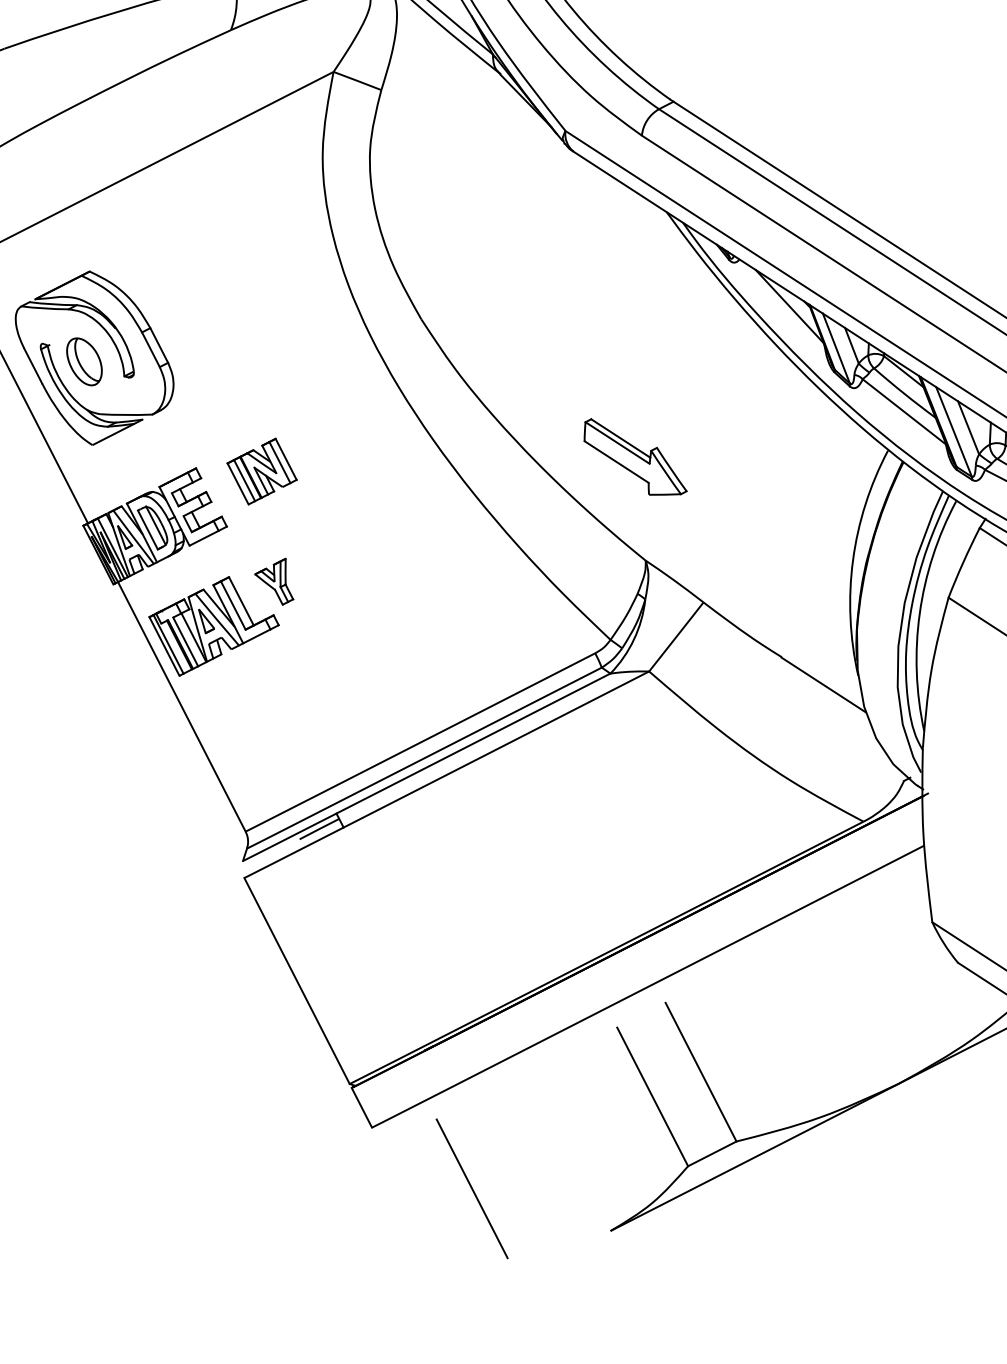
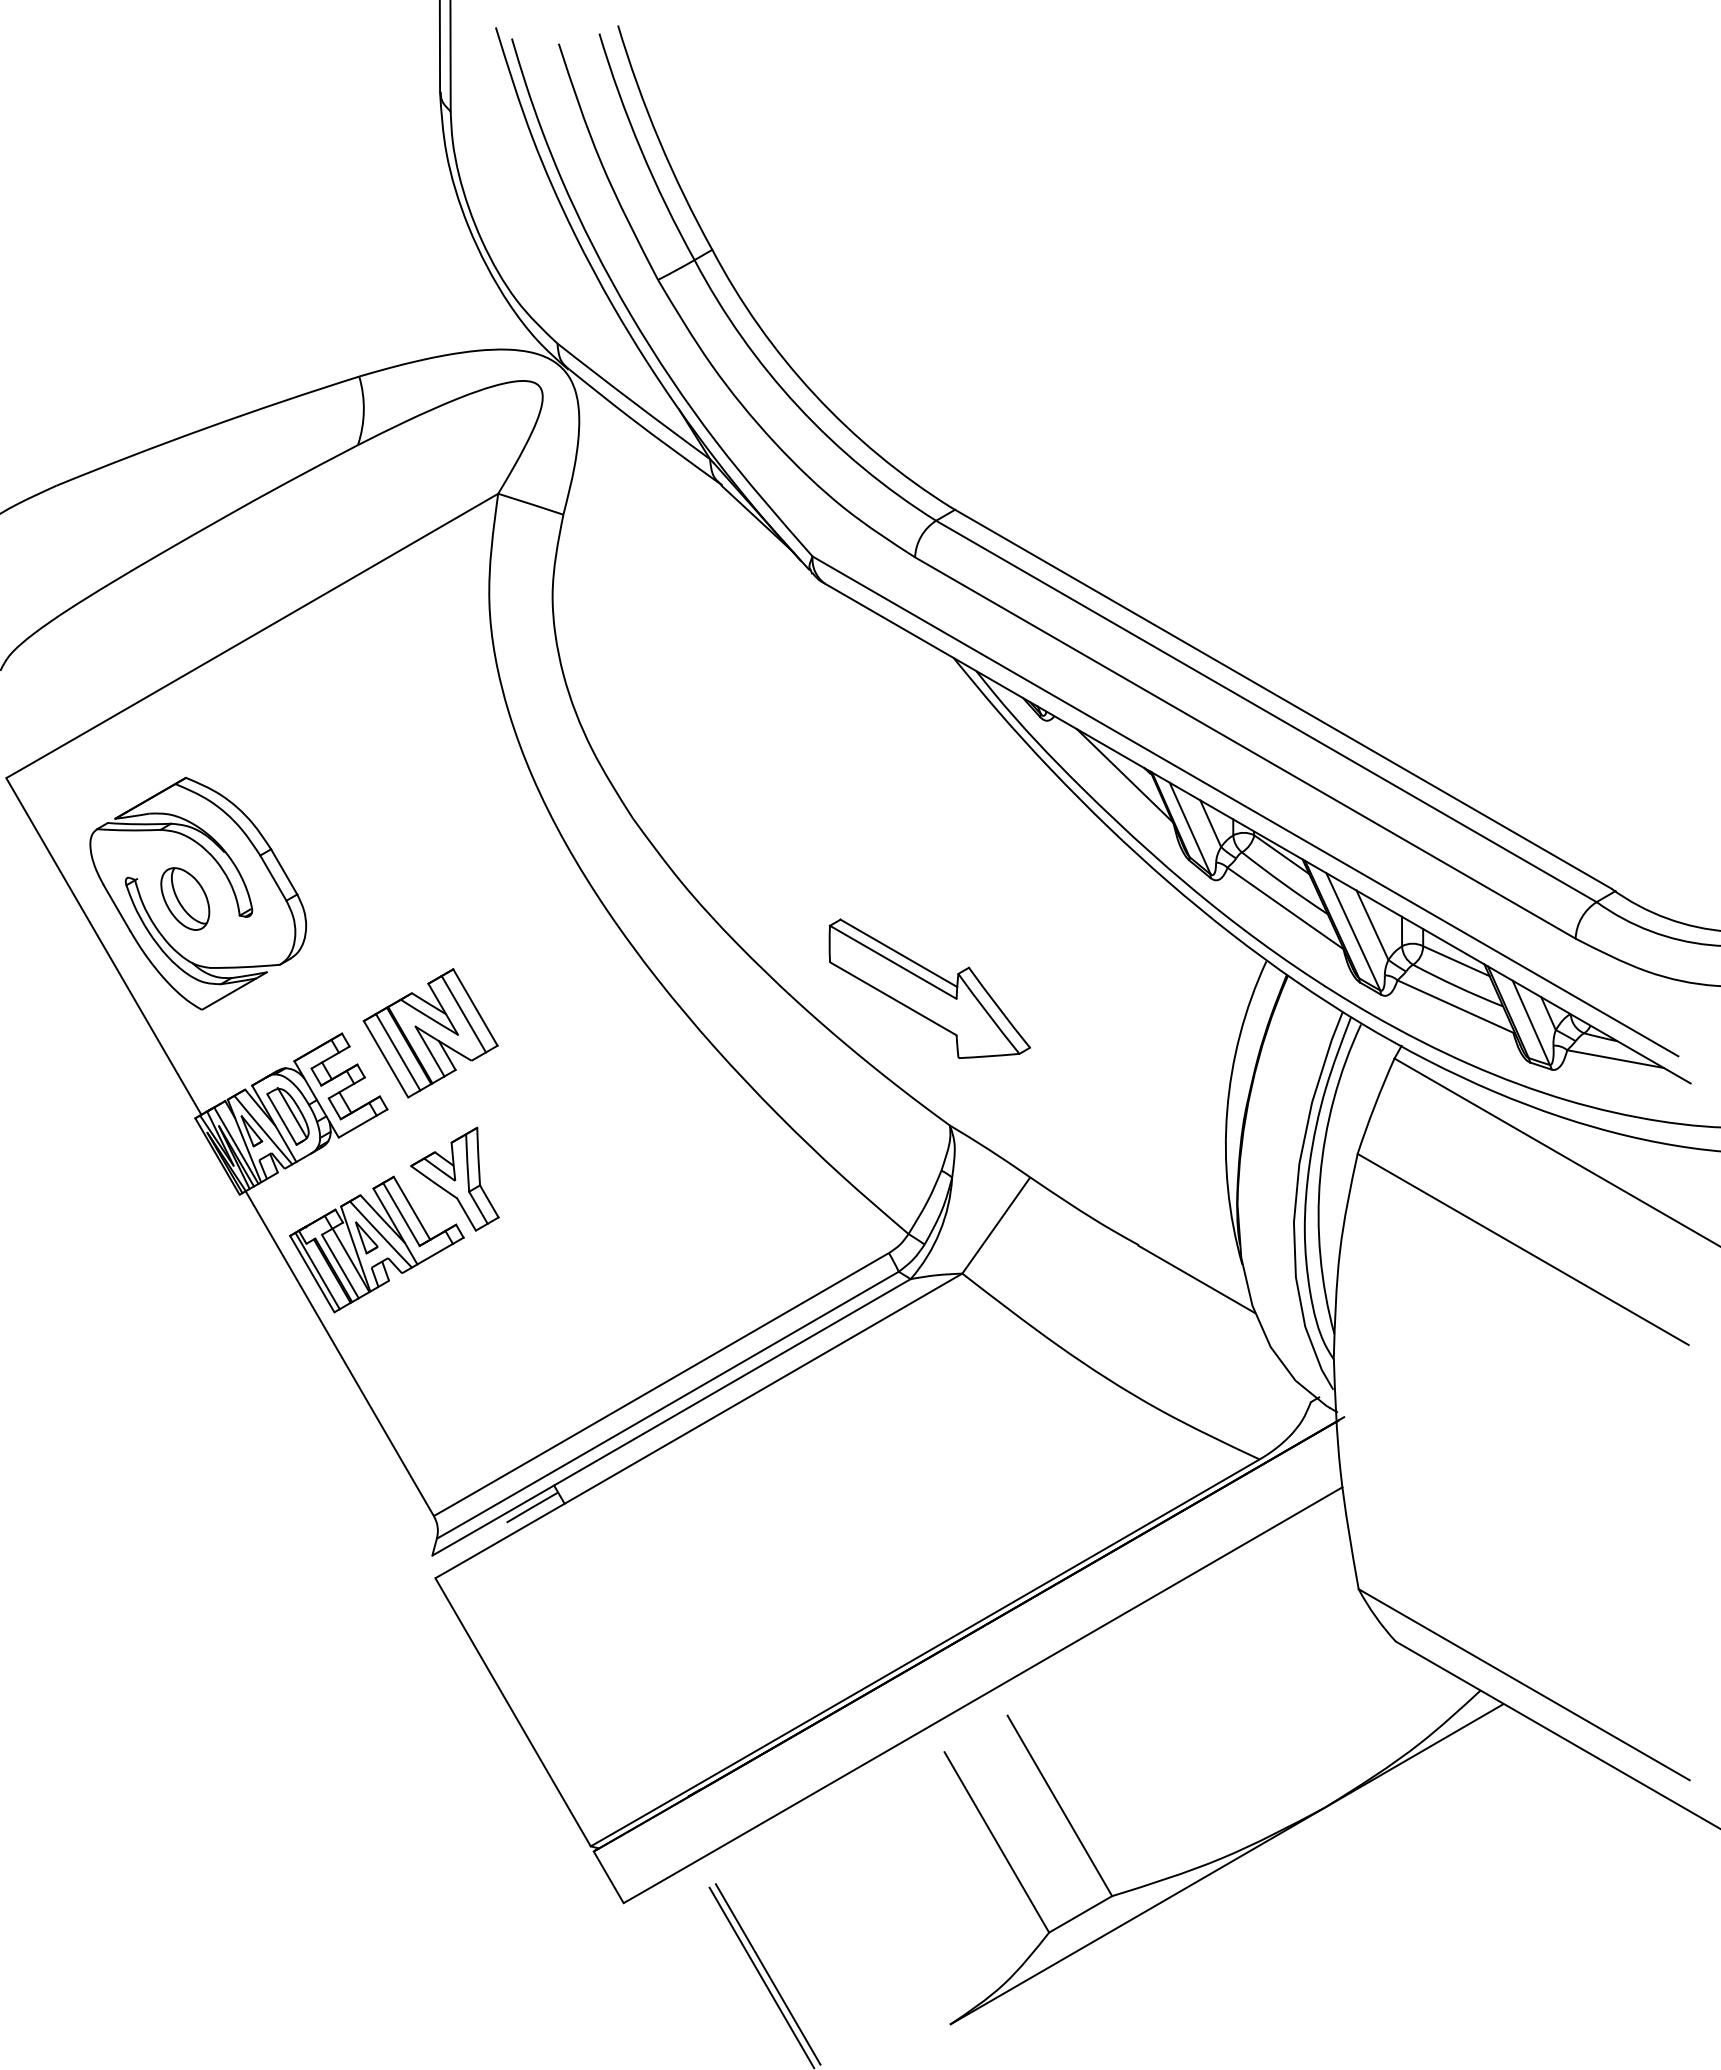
part: (635, 457) -> (929, 988), size x1.43
part: (262, 471) -> (430, 1033), size x1.43
part: (274, 580) -> (454, 1178), size x1.67
line: (476, 1186) -> (767, 1974), added

